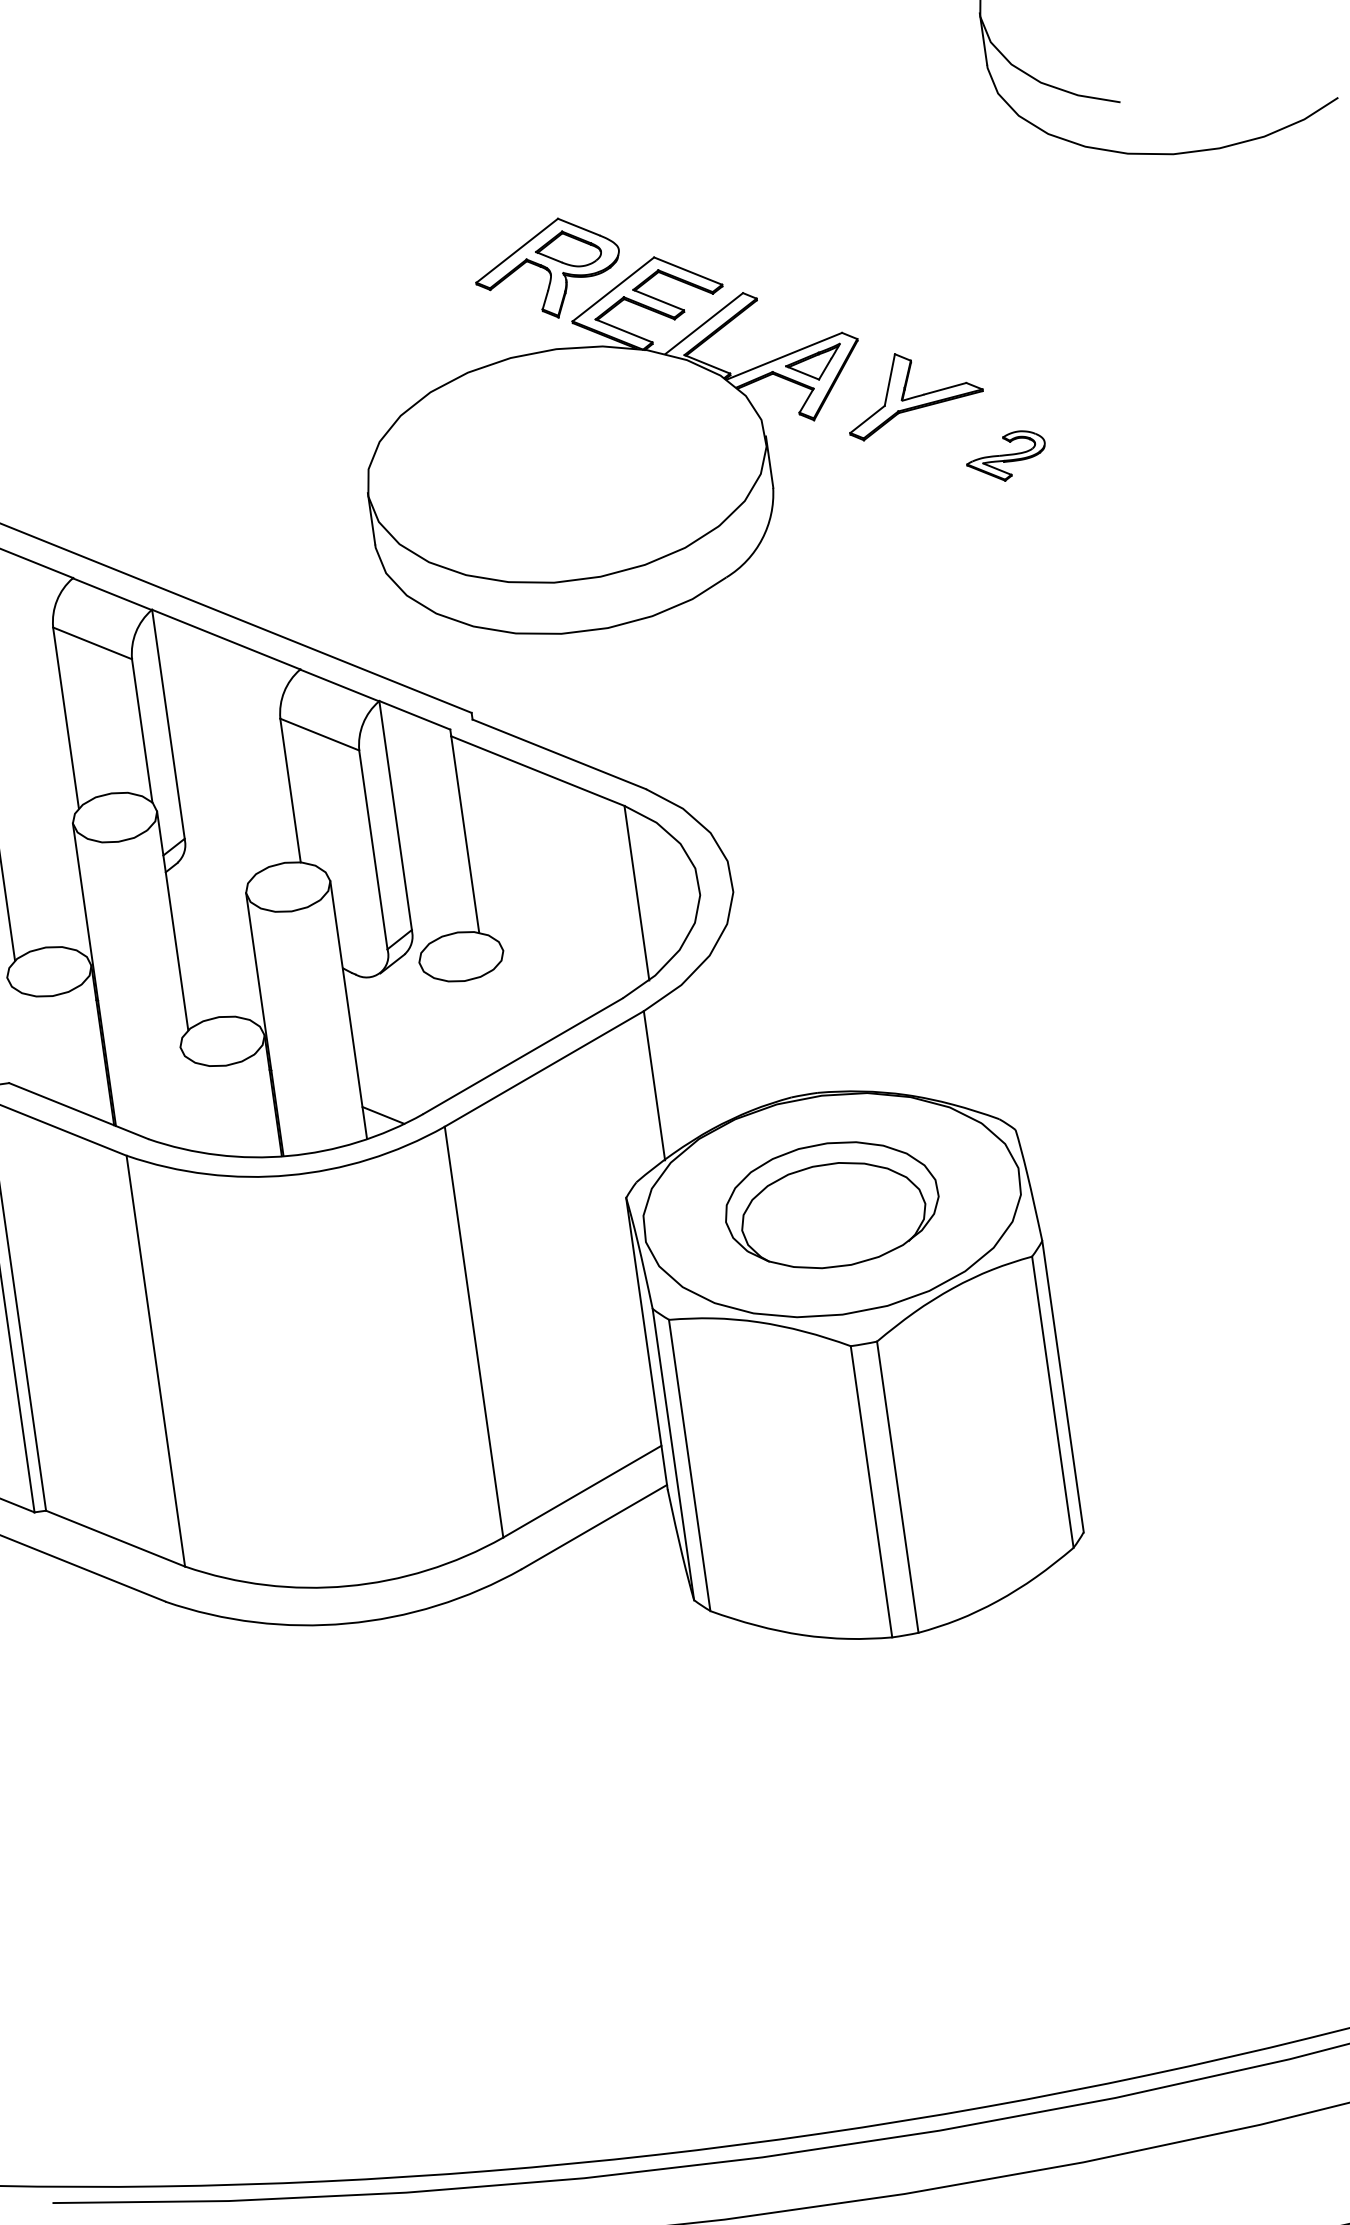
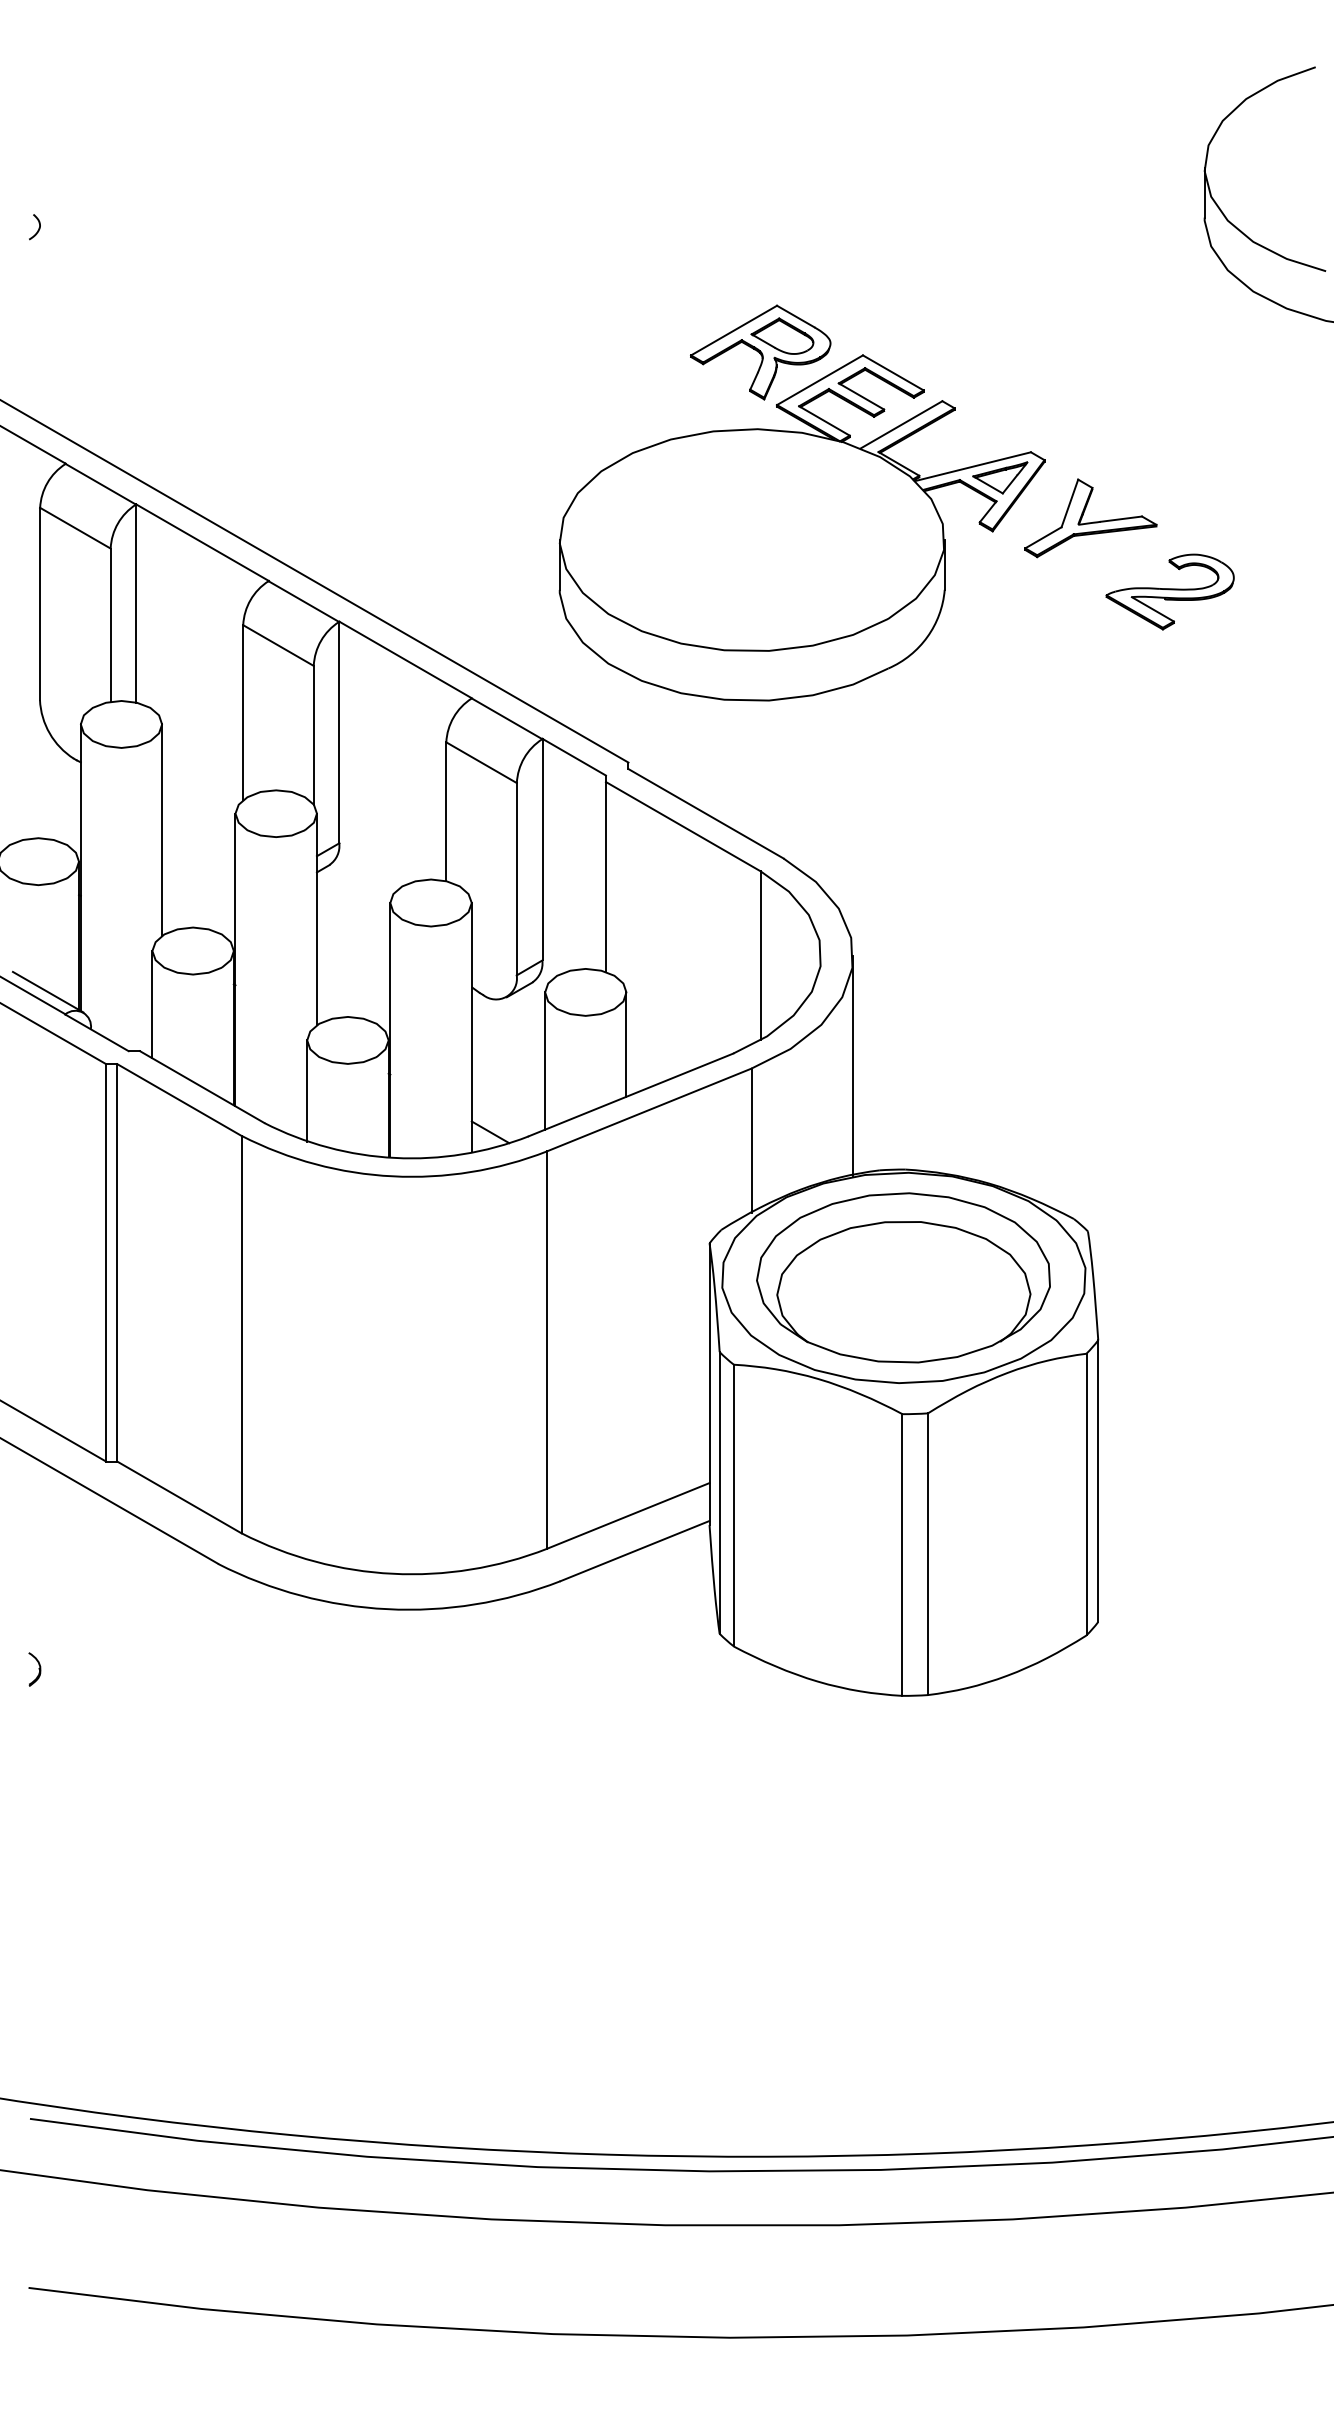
part: (1005, 456) -> (1169, 591), size x1.67
line: (748, 992) -> (853, 1065), added
line: (511, 1004) -> (626, 1044), added
line: (15, 1033) -> (152, 1004), added
line: (429, 1033) -> (545, 1060), added
line: (188, 1099) -> (307, 1090), added
part: (831, 1204) -> (903, 1277), size x1.43

